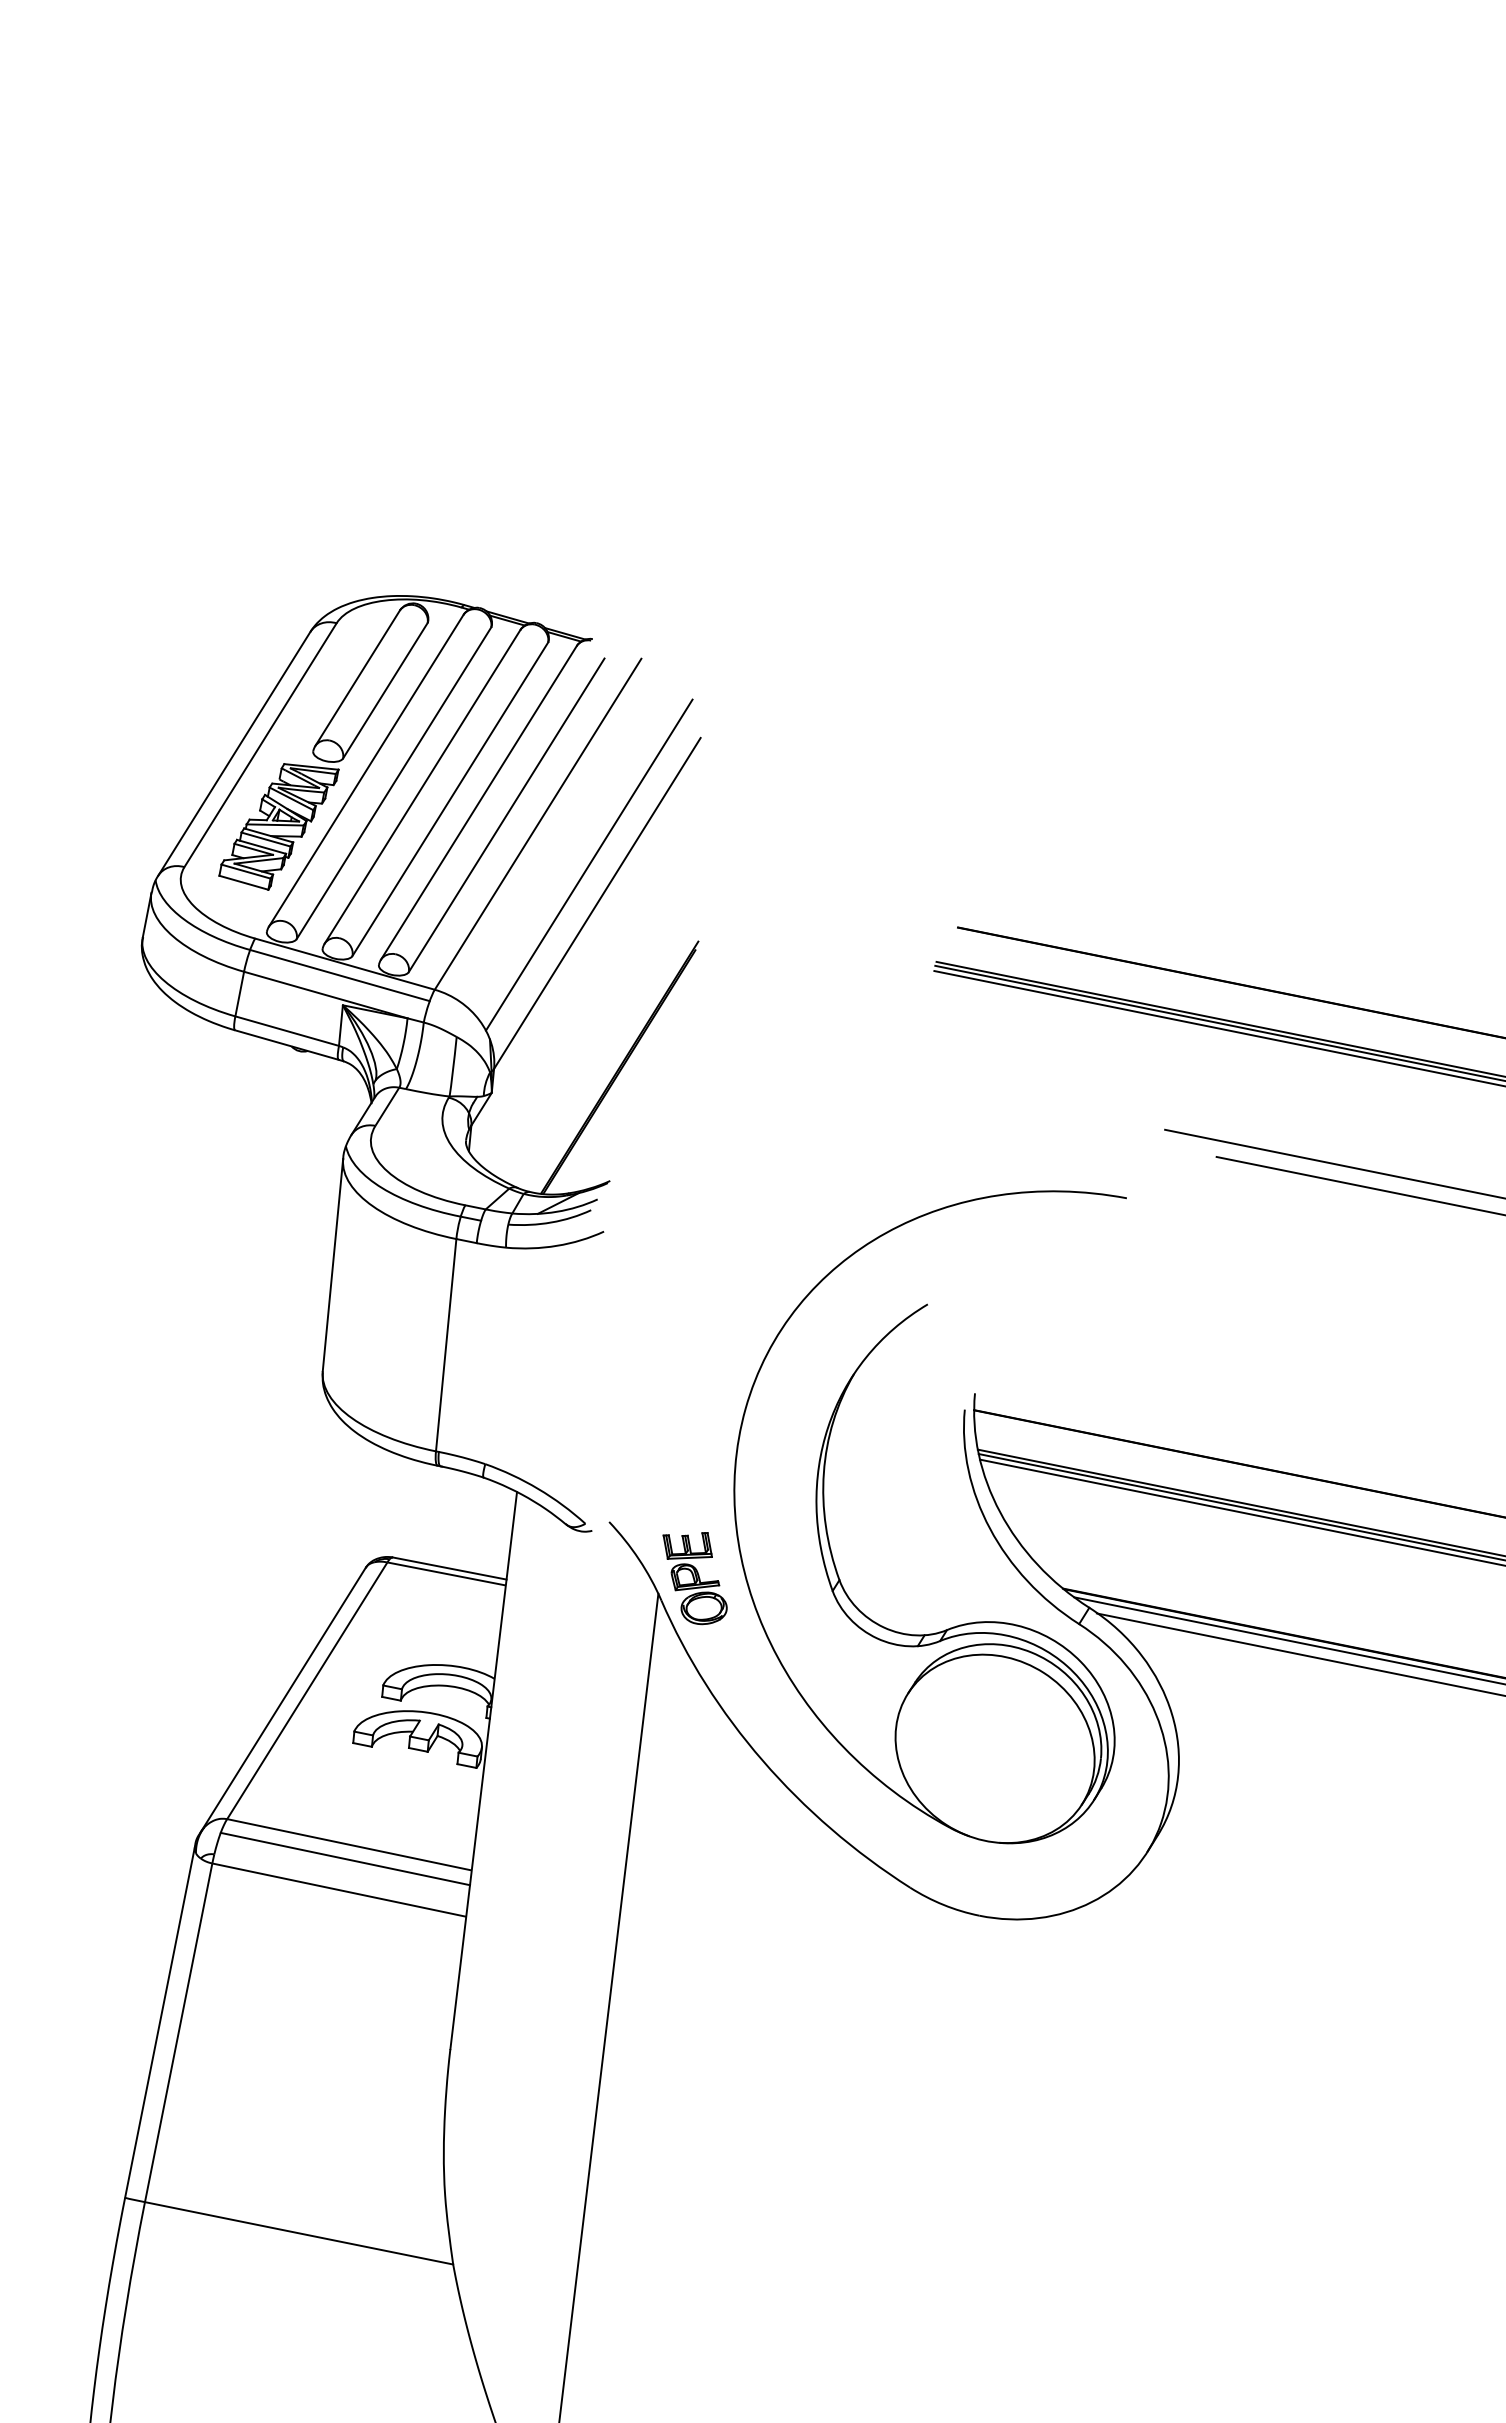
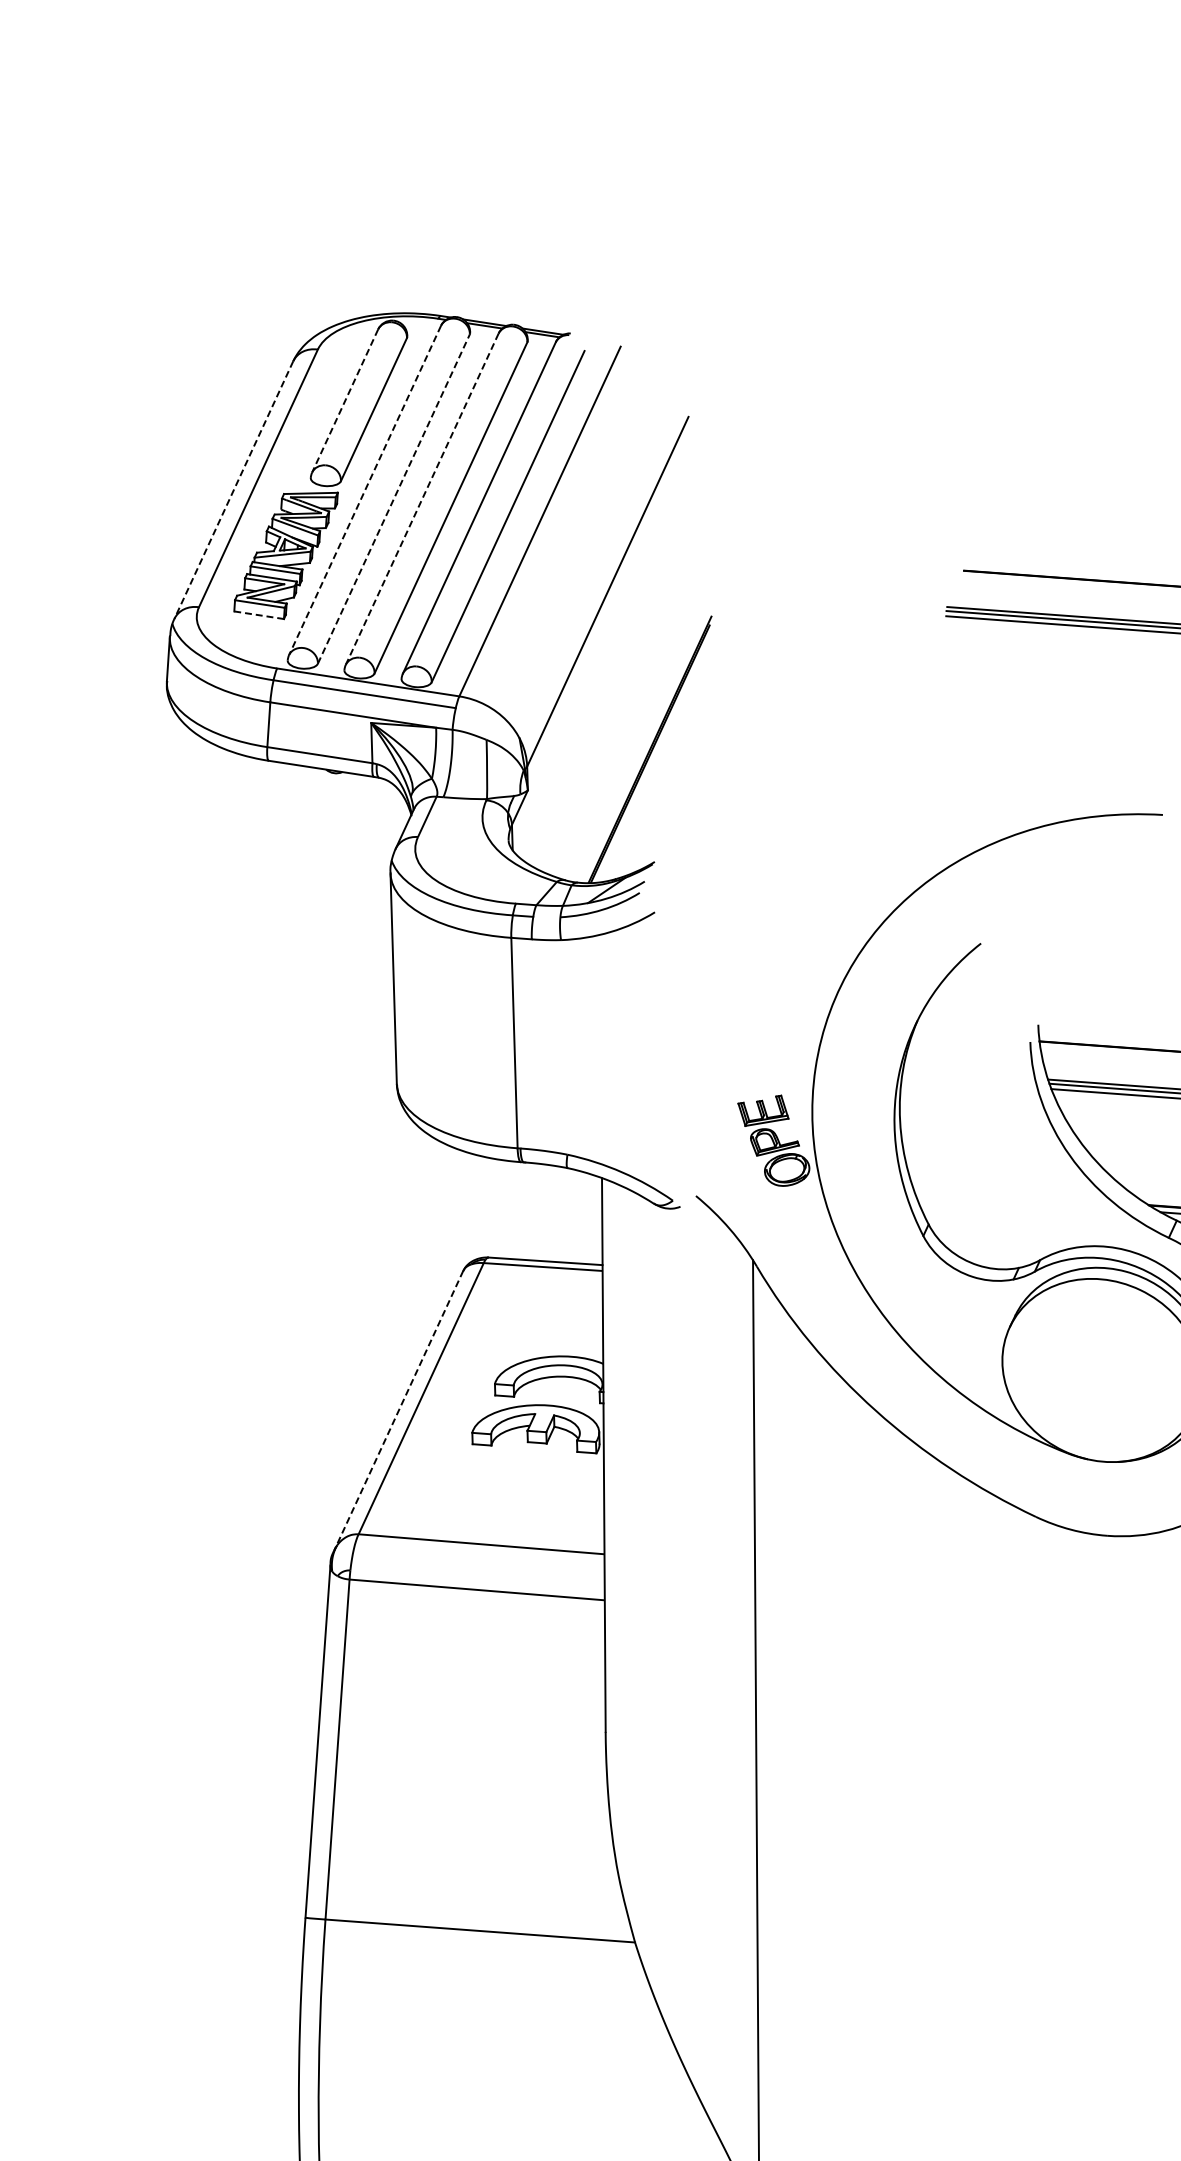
line: (357, 678) -> (345, 401), solid -> dashed
line: (234, 753) -> (233, 489), solid -> dashed
line: (366, 770) -> (365, 490), solid -> dashed
line: (394, 783) -> (394, 499), solid -> dashed
line: (422, 786) -> (422, 498), solid -> dashed
line: (588, 864) -> (594, 554), removed
line: (244, 882) -> (259, 614), solid -> dashed
part: (694, 1578) -> (774, 1141), moved
line: (282, 1700) -> (398, 1411), solid -> dashed
line: (345, 1858) -> (479, 1558), removed

